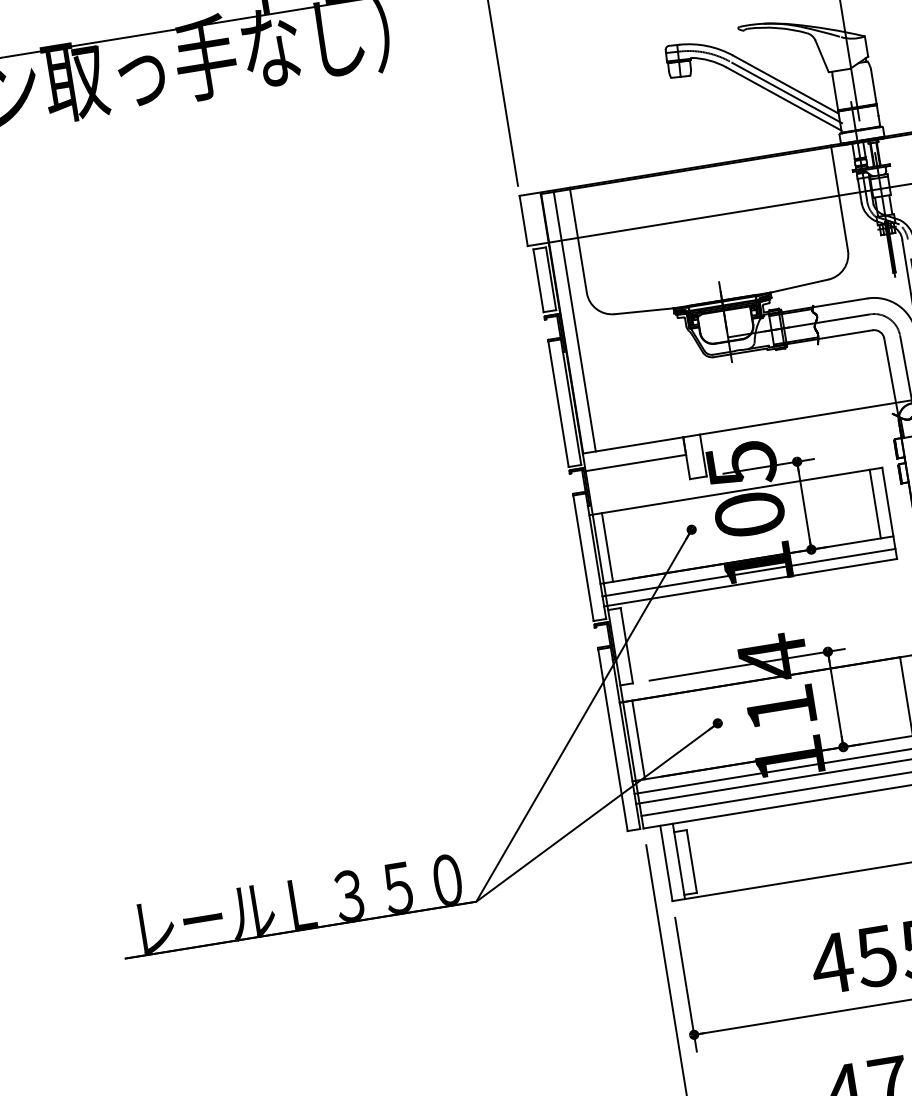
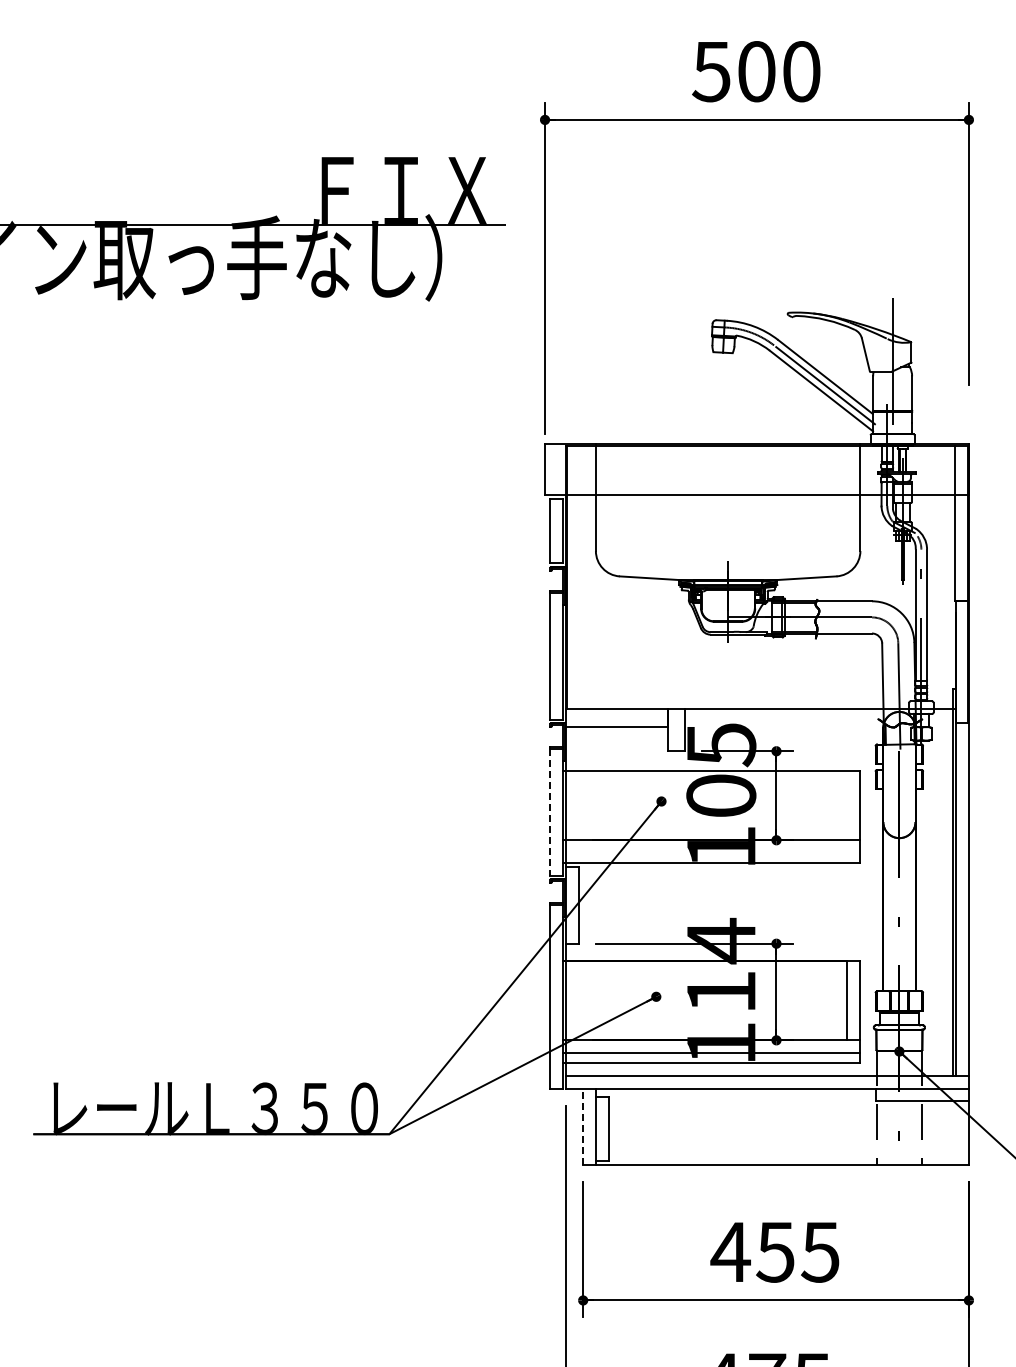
line: (574, 321) -> (579, 577), removed
line: (874, 504) -> (846, 805), removed
line: (607, 547) -> (575, 805), removed
line: (583, 558) -> (550, 812), solid -> dashed
line: (748, 573) -> (710, 853), removed
line: (638, 739) -> (575, 1000), removed
line: (666, 863) -> (583, 1126), solid -> dashed

